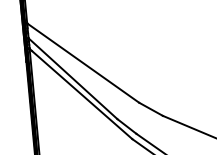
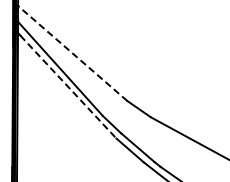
line: (82, 63) -> (72, 53), solid -> dashed
line: (82, 95) -> (68, 87), solid -> dashed

